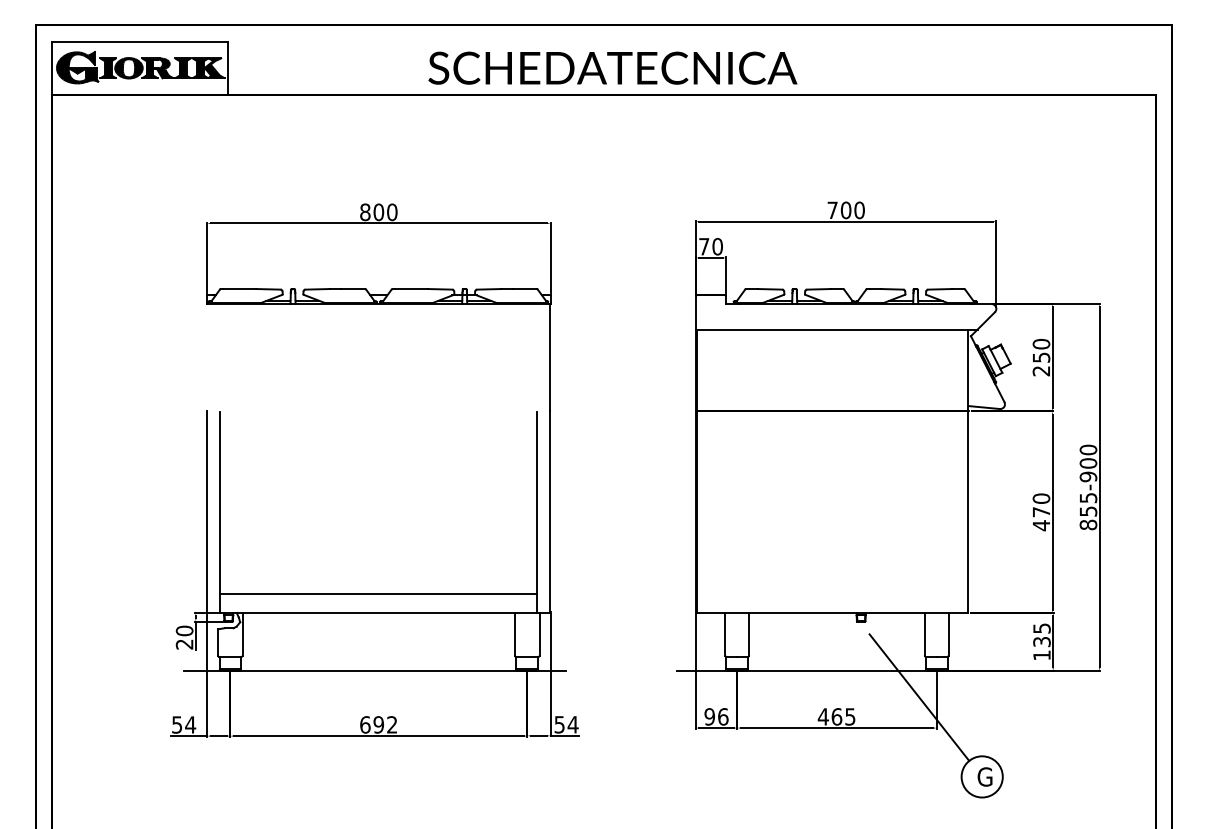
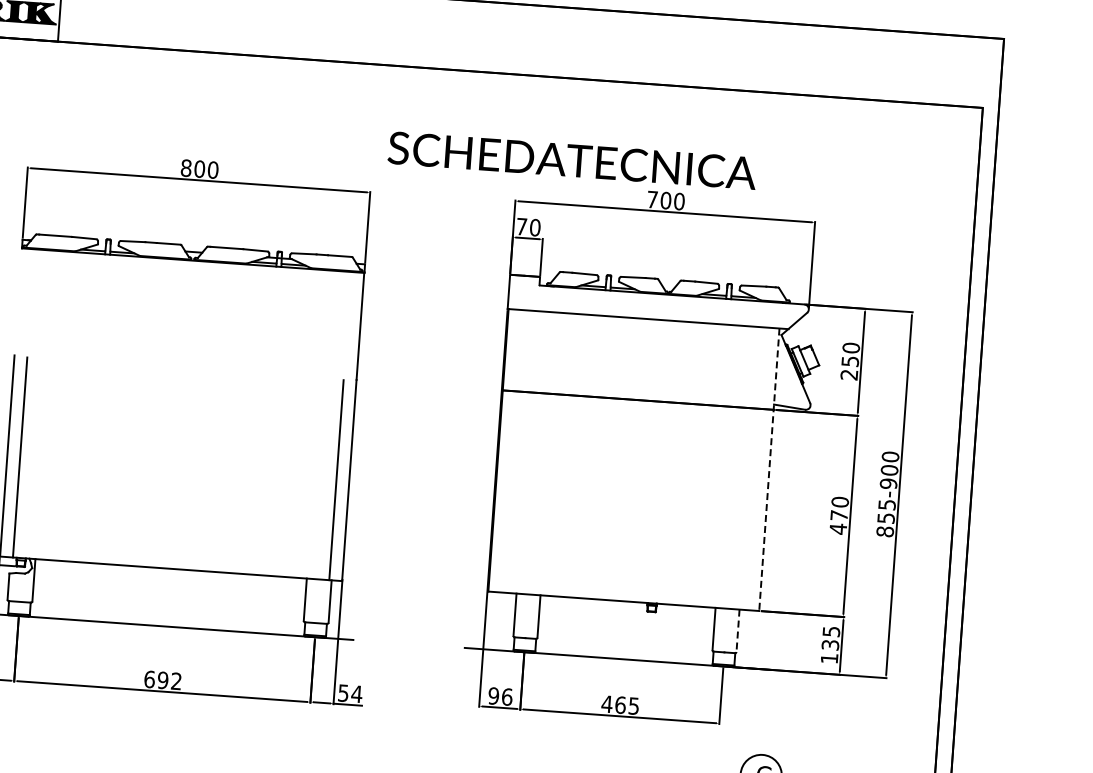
text: (612, 67) -> (572, 159), moved
line: (968, 471) -> (769, 469), solid -> dashed
line: (378, 593) -> (172, 549), removed
line: (948, 634) -> (737, 630), solid -> dashed
line: (919, 697) -> (704, 691), removed

